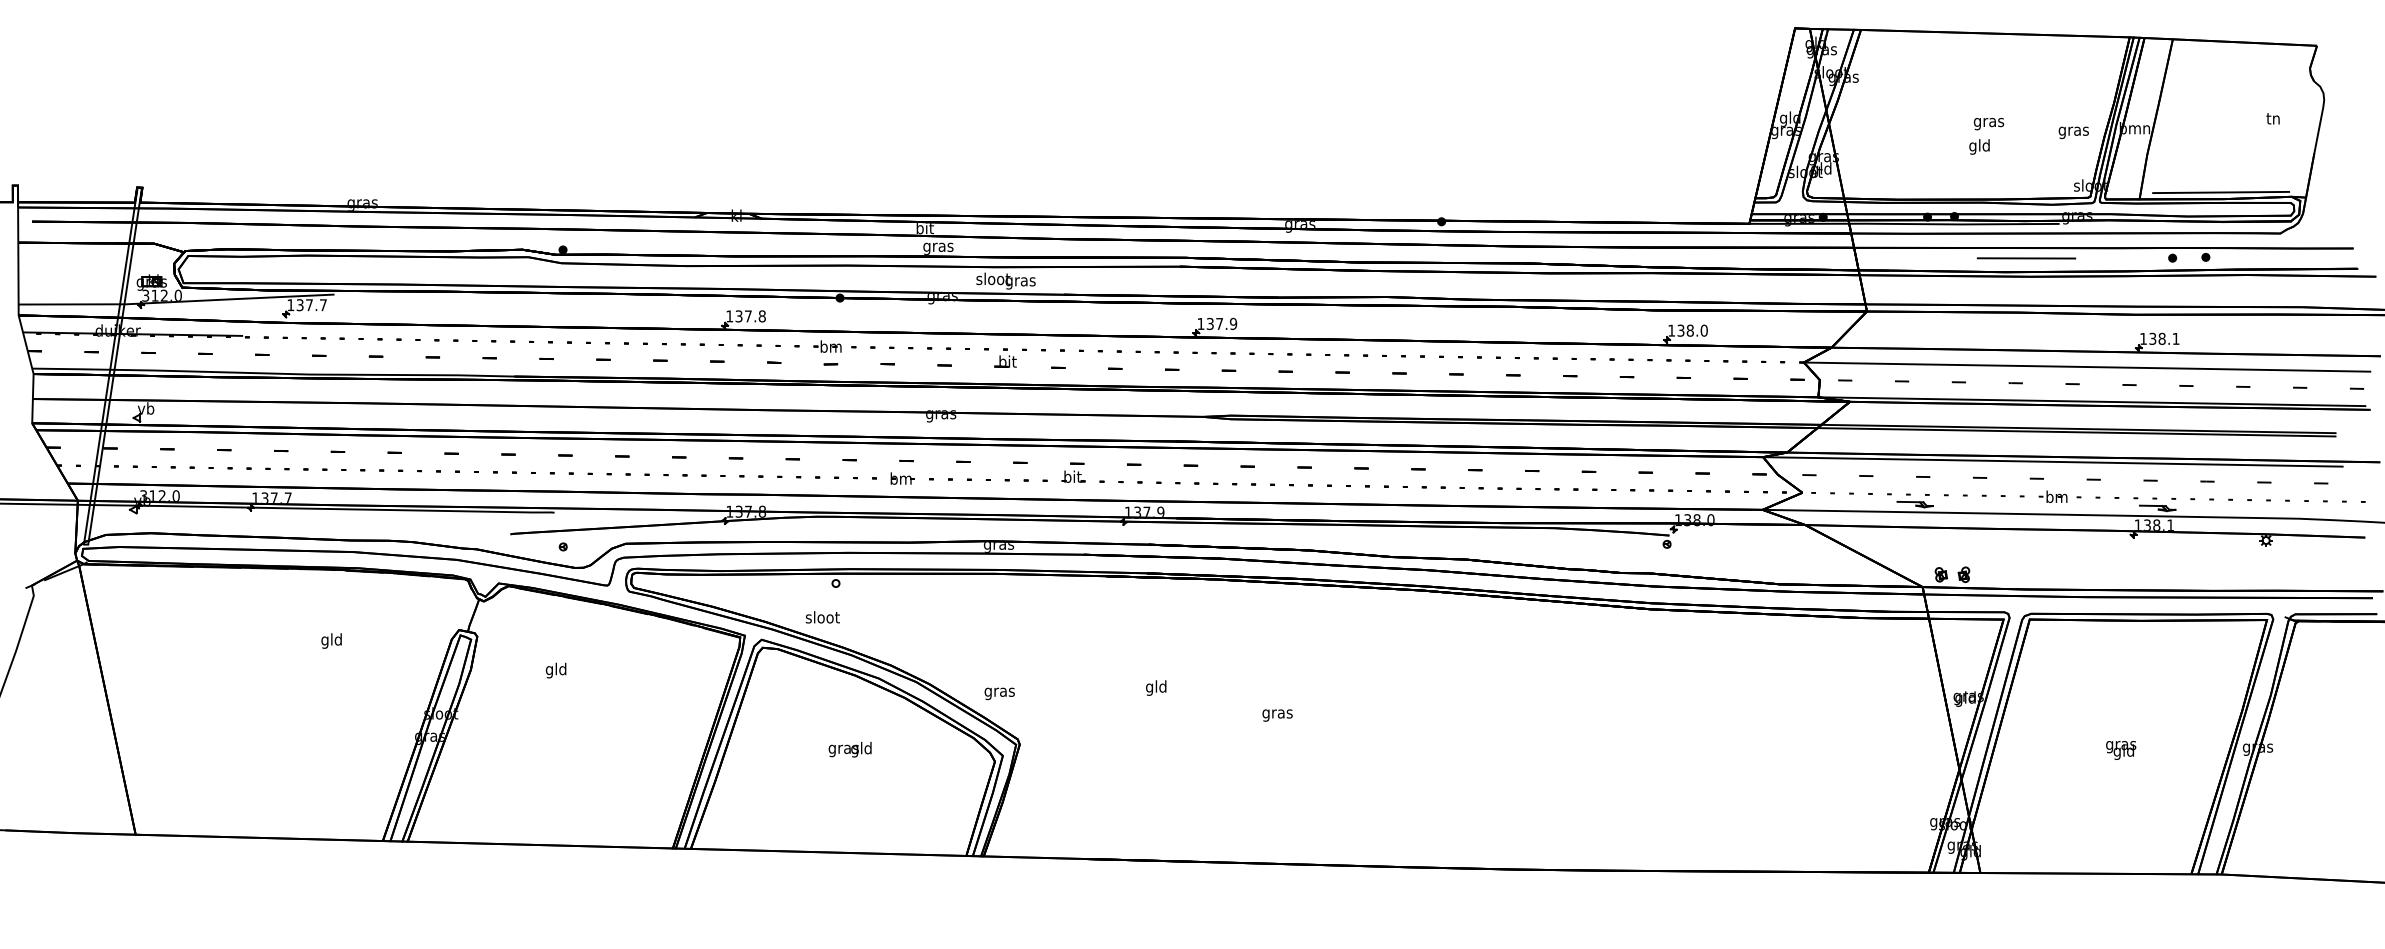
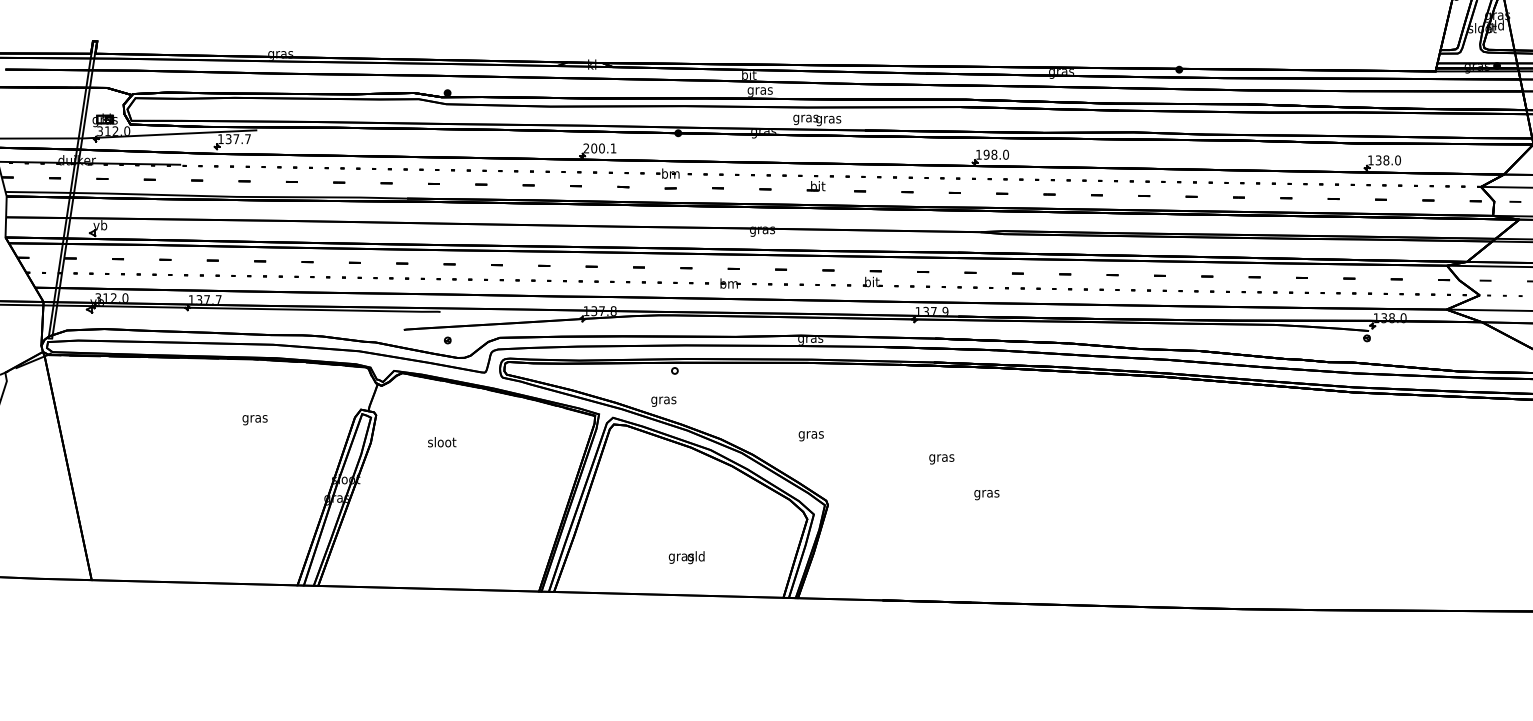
text: (993, 280) -> (806, 118), sloot -> gras
text: (745, 316) -> (599, 148), 137.8 -> 200.1
text: (1221, 323) -> (995, 154), 137.9 -> 198.0
text: (822, 618) -> (663, 400), sloot -> gras
text: (331, 640) -> (254, 418), gld -> gras
text: (556, 670) -> (442, 443), gld -> sloot
text: (1156, 687) -> (941, 457), gld -> gras
text: (999, 693) -> (811, 435), moved
text: (1277, 715) -> (986, 495), moved
text: (849, 749) -> (686, 557), moved

